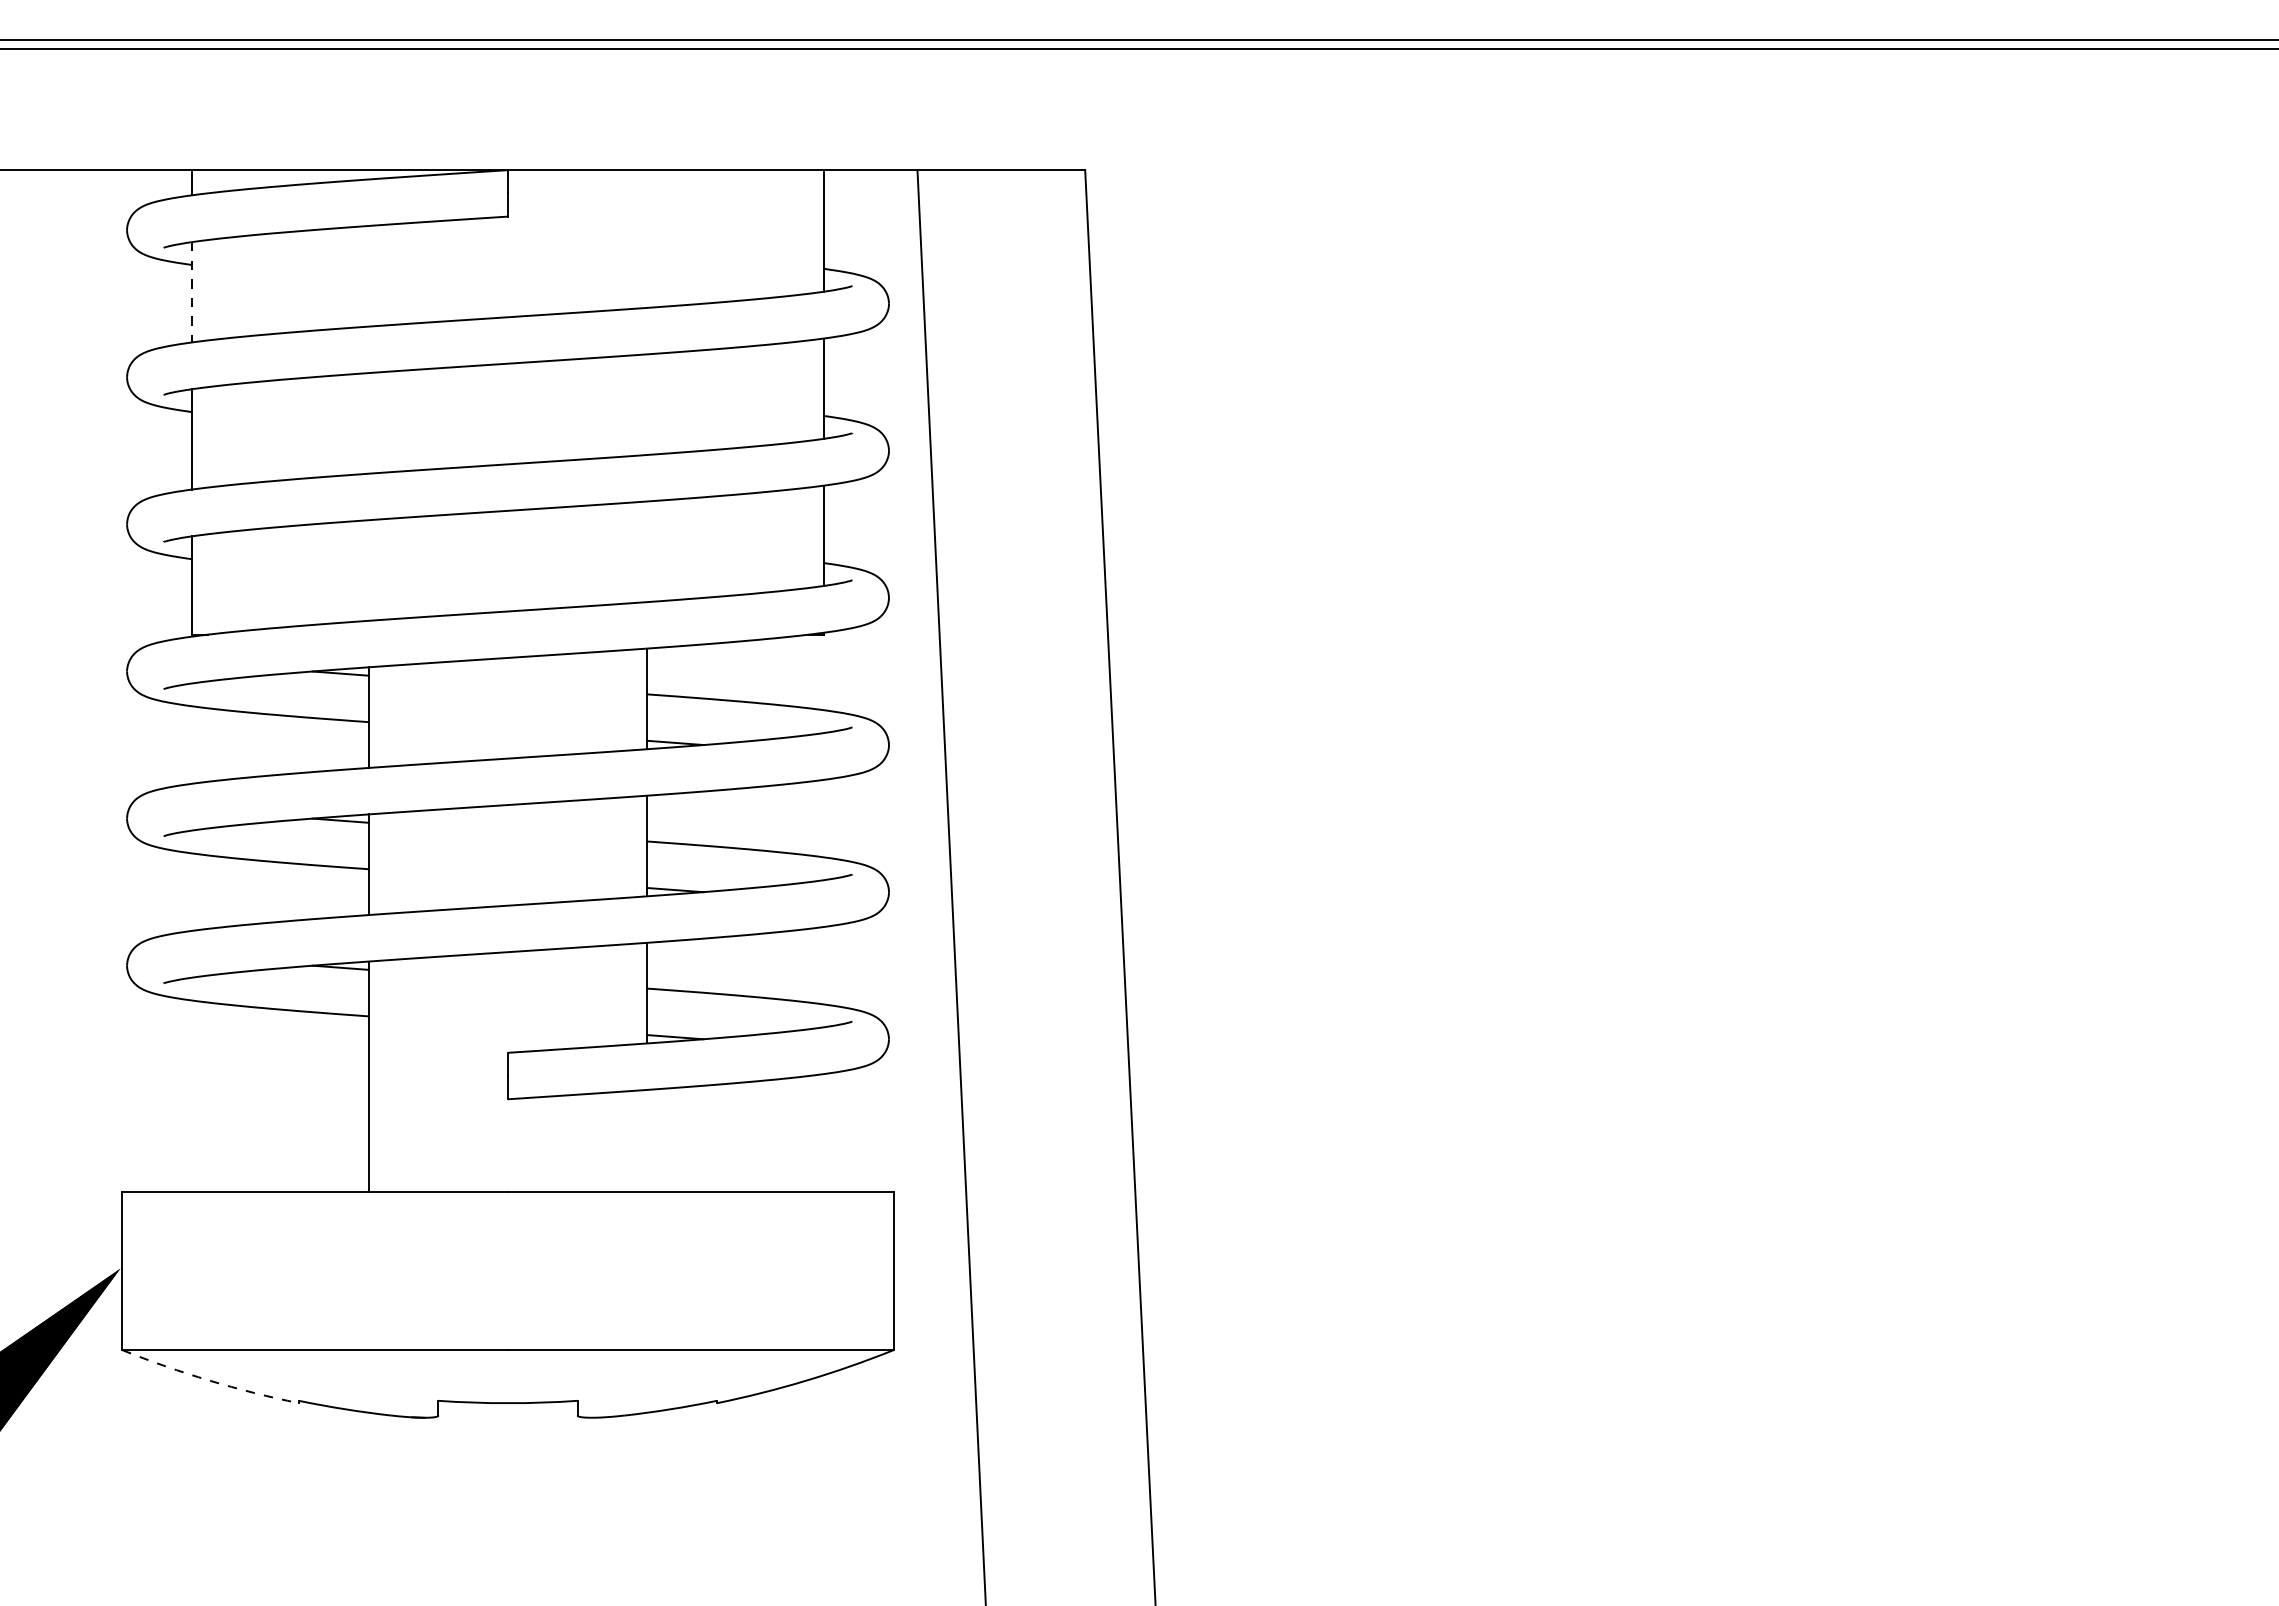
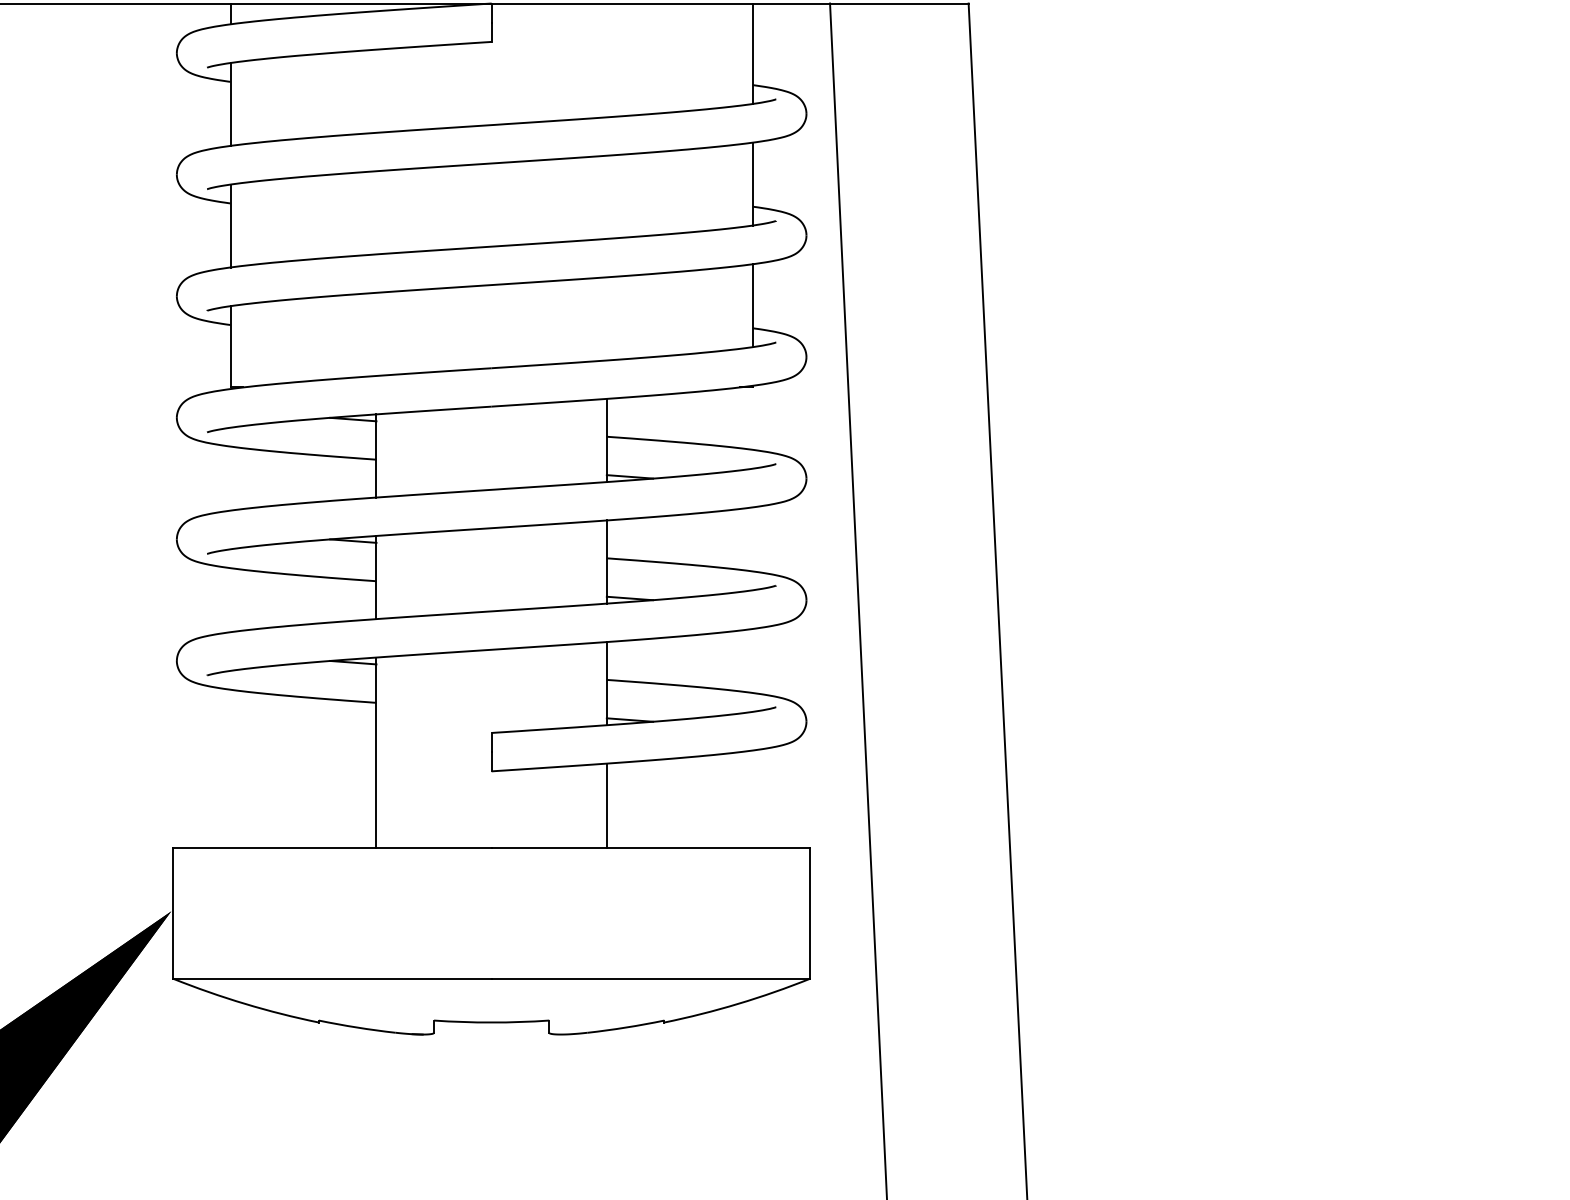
line: (192, 292) -> (230, 104), dashed -> solid
line: (647, 1140) -> (606, 805), added
arc: (209, 1380) -> (244, 1003), dashed -> solid

